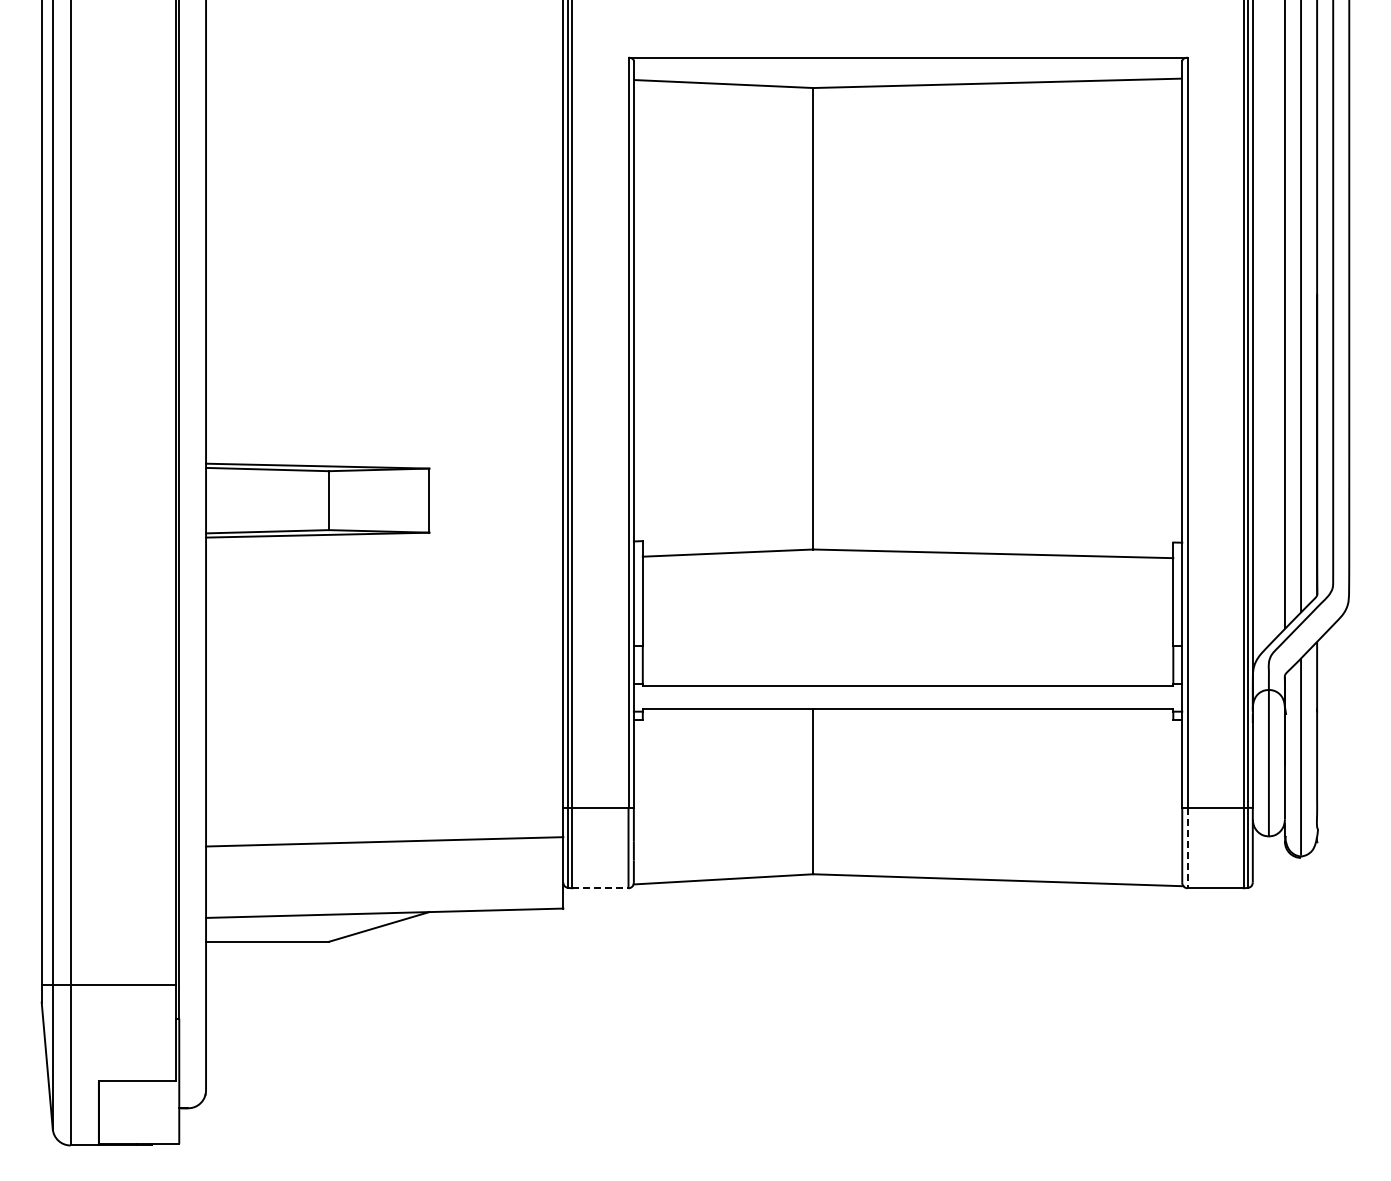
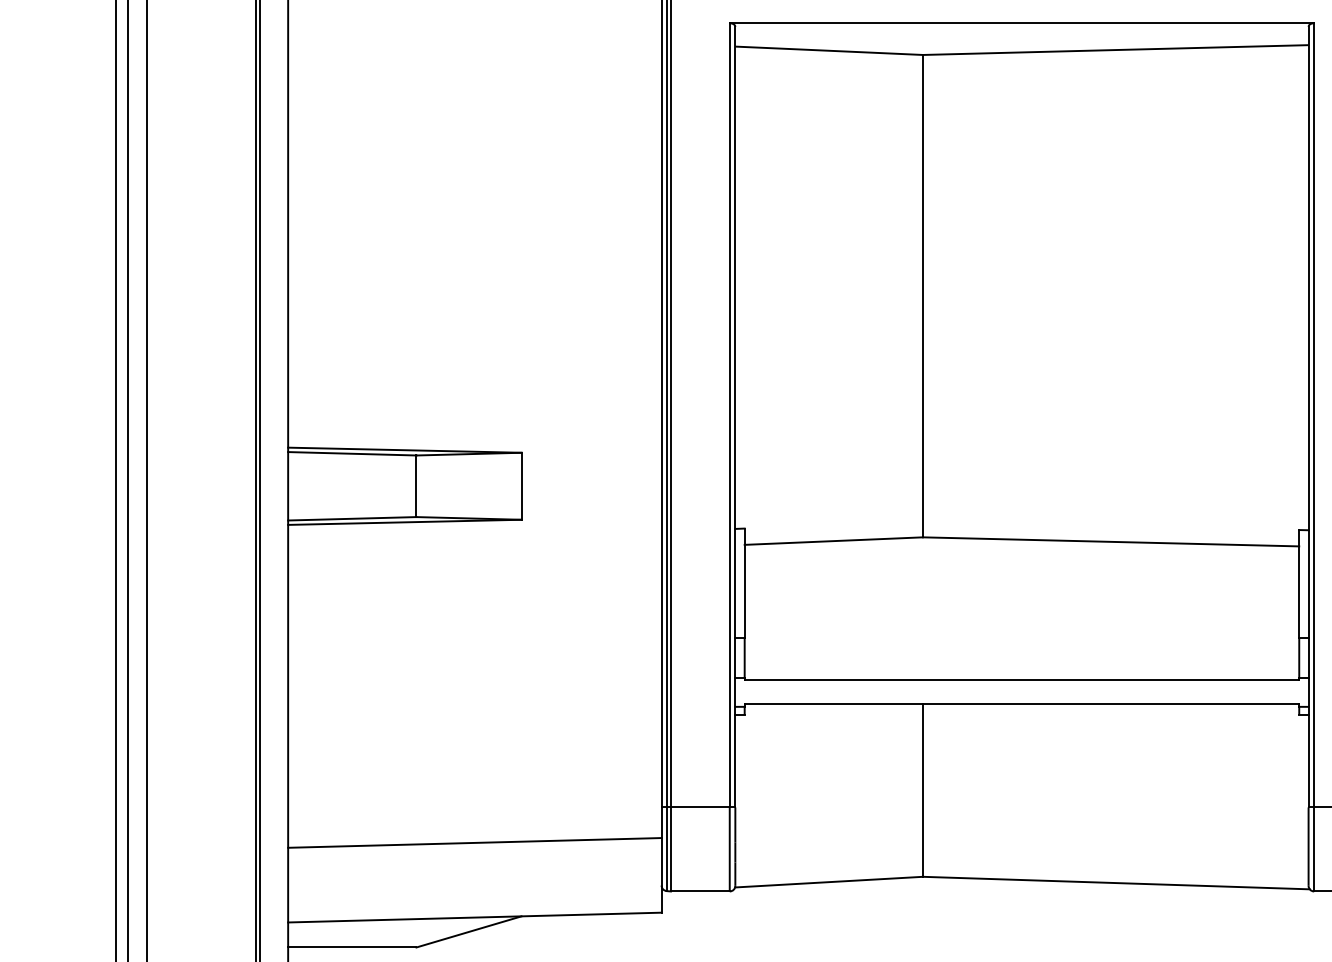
line: (1187, 848) -> (1314, 849), dashed -> solid
line: (600, 888) -> (700, 891), dashed -> solid

